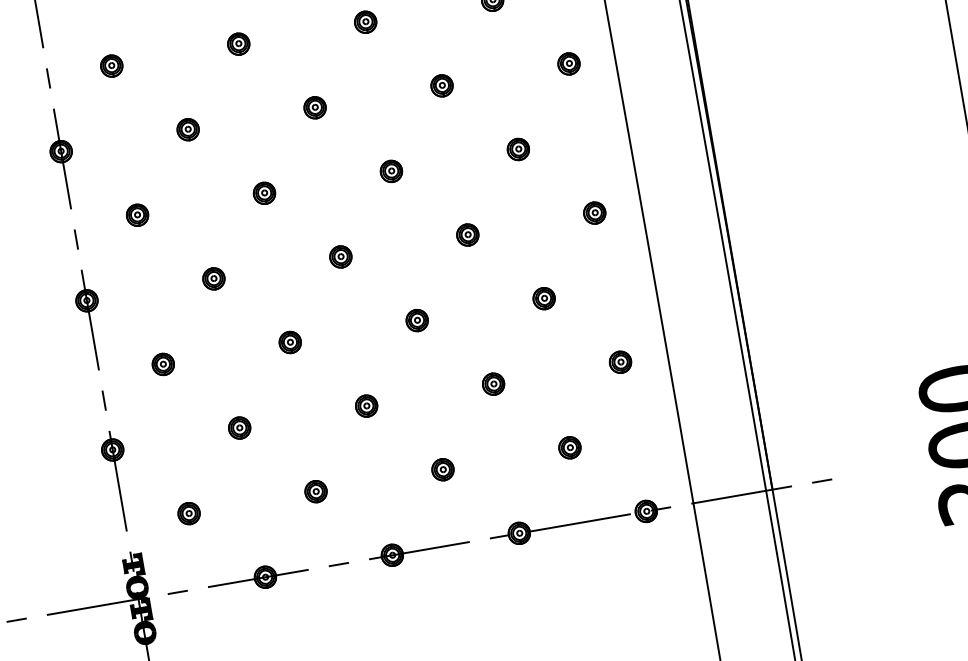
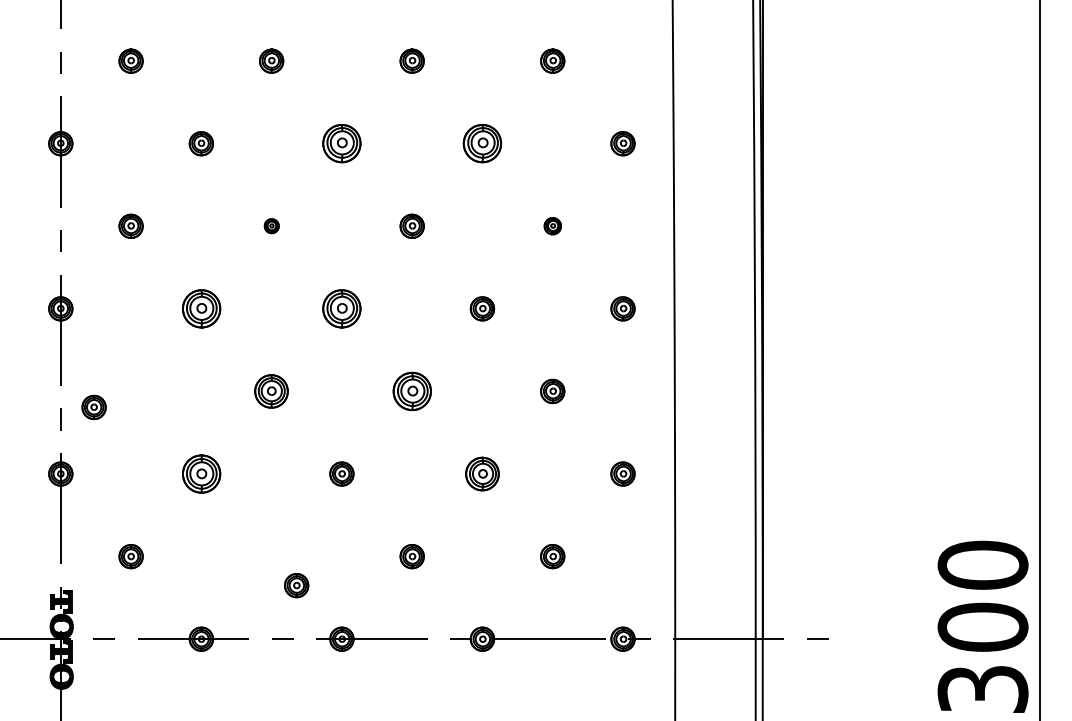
part: (442, 85) -> (482, 143), size x1.6
part: (314, 107) -> (341, 143), size x1.6
part: (518, 148) -> (552, 225), size x0.7
part: (264, 192) -> (271, 225), size x0.6
part: (340, 256) -> (341, 308), size x1.6
part: (213, 278) -> (200, 308), size x1.6
part: (416, 320) -> (411, 391), size x1.6
part: (290, 342) -> (271, 391), size x1.4
part: (162, 364) -> (93, 407), moved
part: (493, 383) -> (482, 473), size x1.4
part: (238, 427) -> (200, 473), size x1.6
part: (315, 491) -> (296, 585), moved

